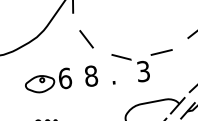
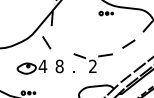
line: (86, 38) -> (46, 42), moved
text: (142, 71) -> (92, 66), 3 -> 2
text: (64, 78) -> (42, 66), 6 -> 4

